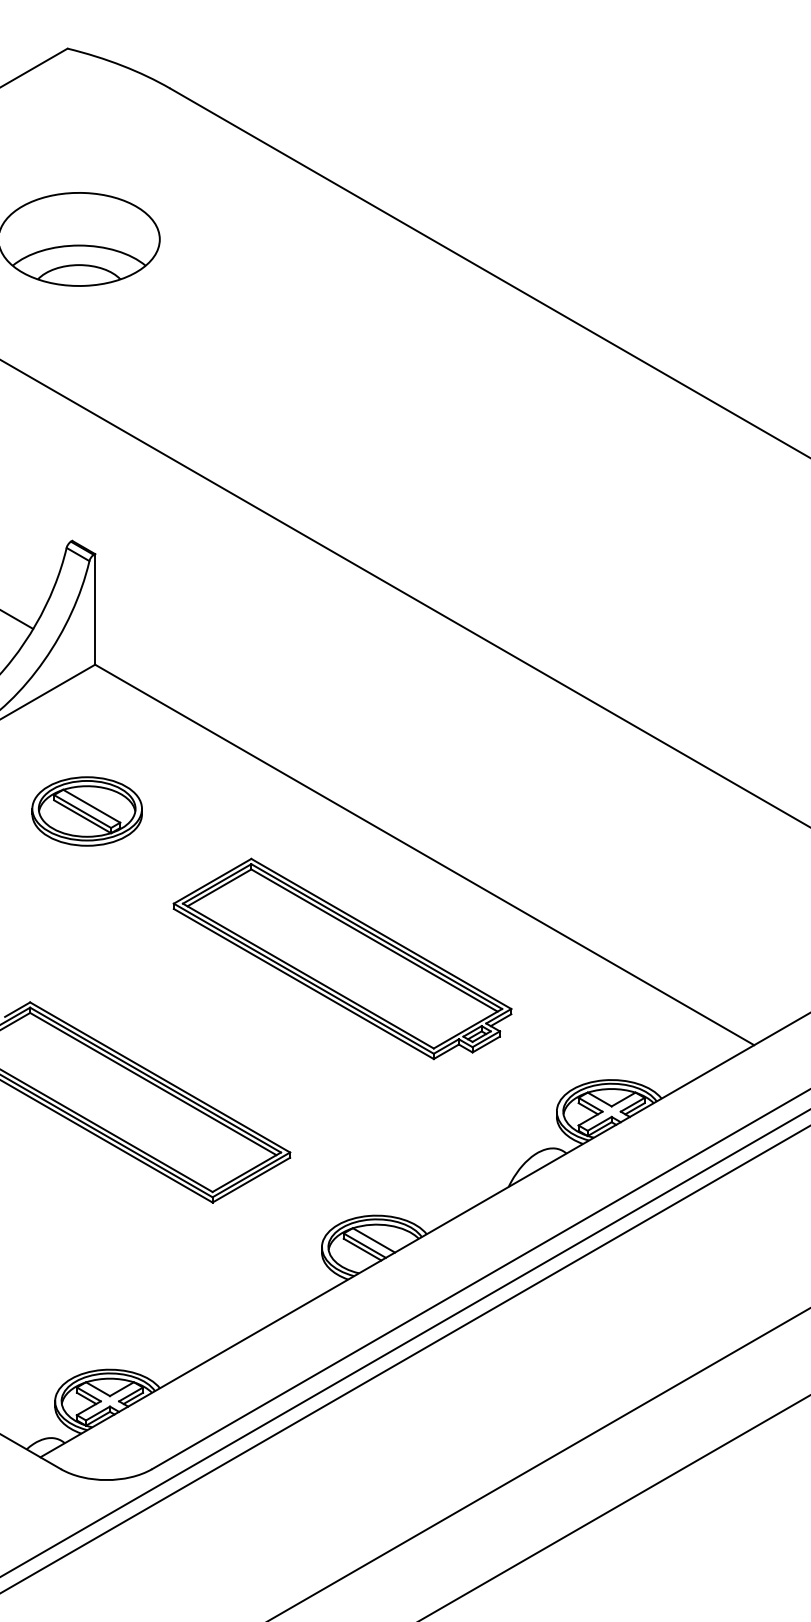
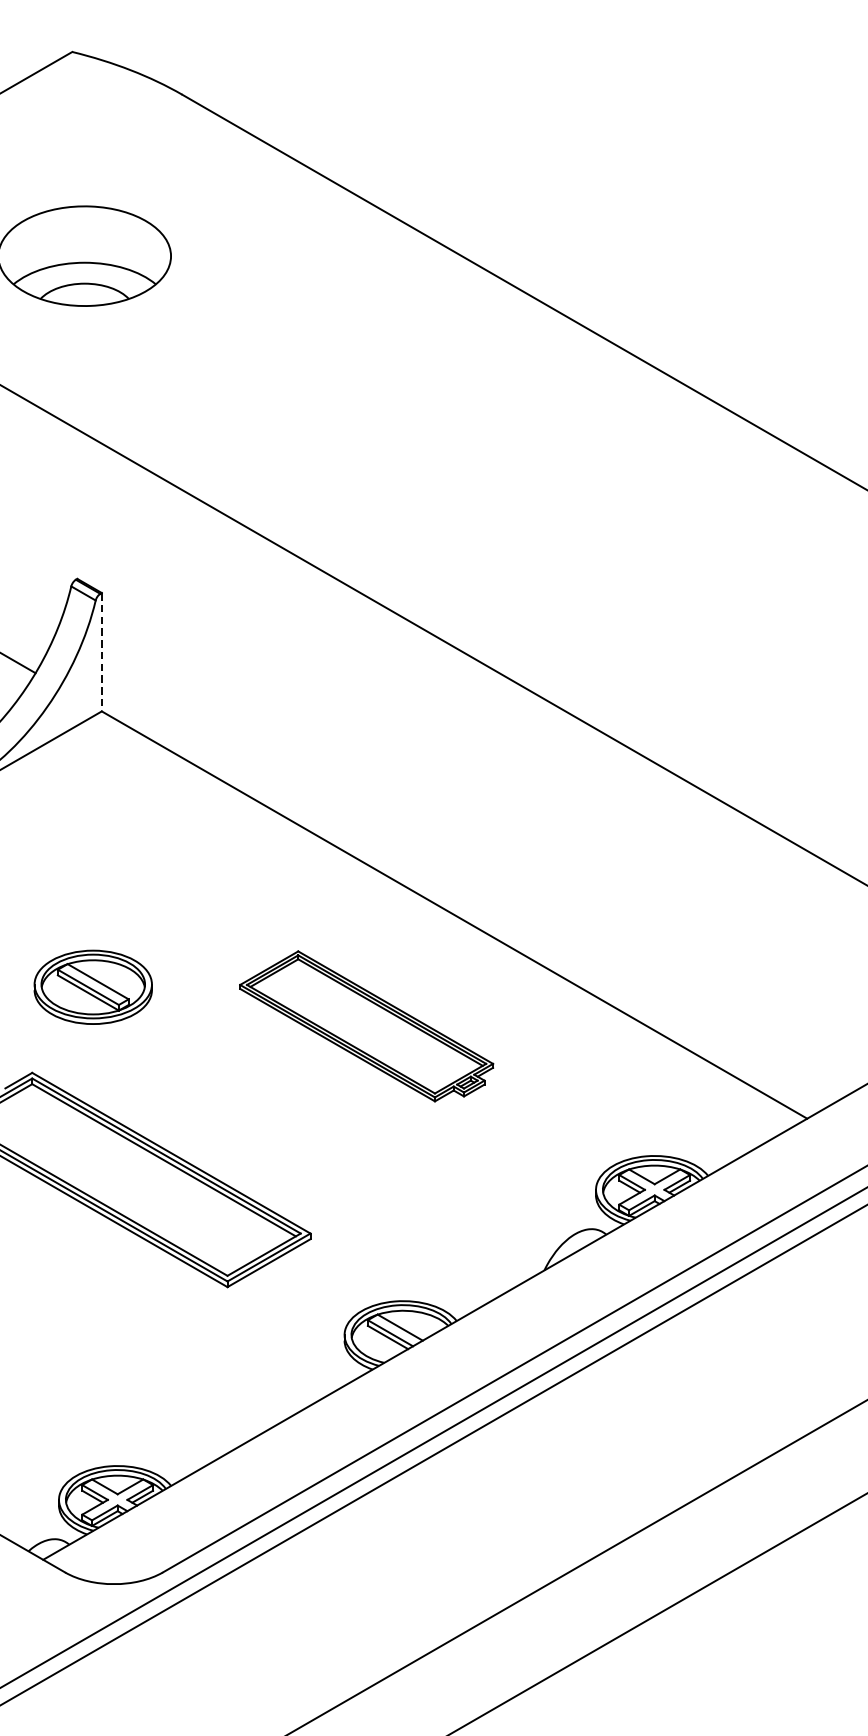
line: (95, 609) -> (102, 652), solid -> dashed
part: (86, 811) -> (92, 987), moved
part: (342, 958) -> (366, 1025), size x0.7

